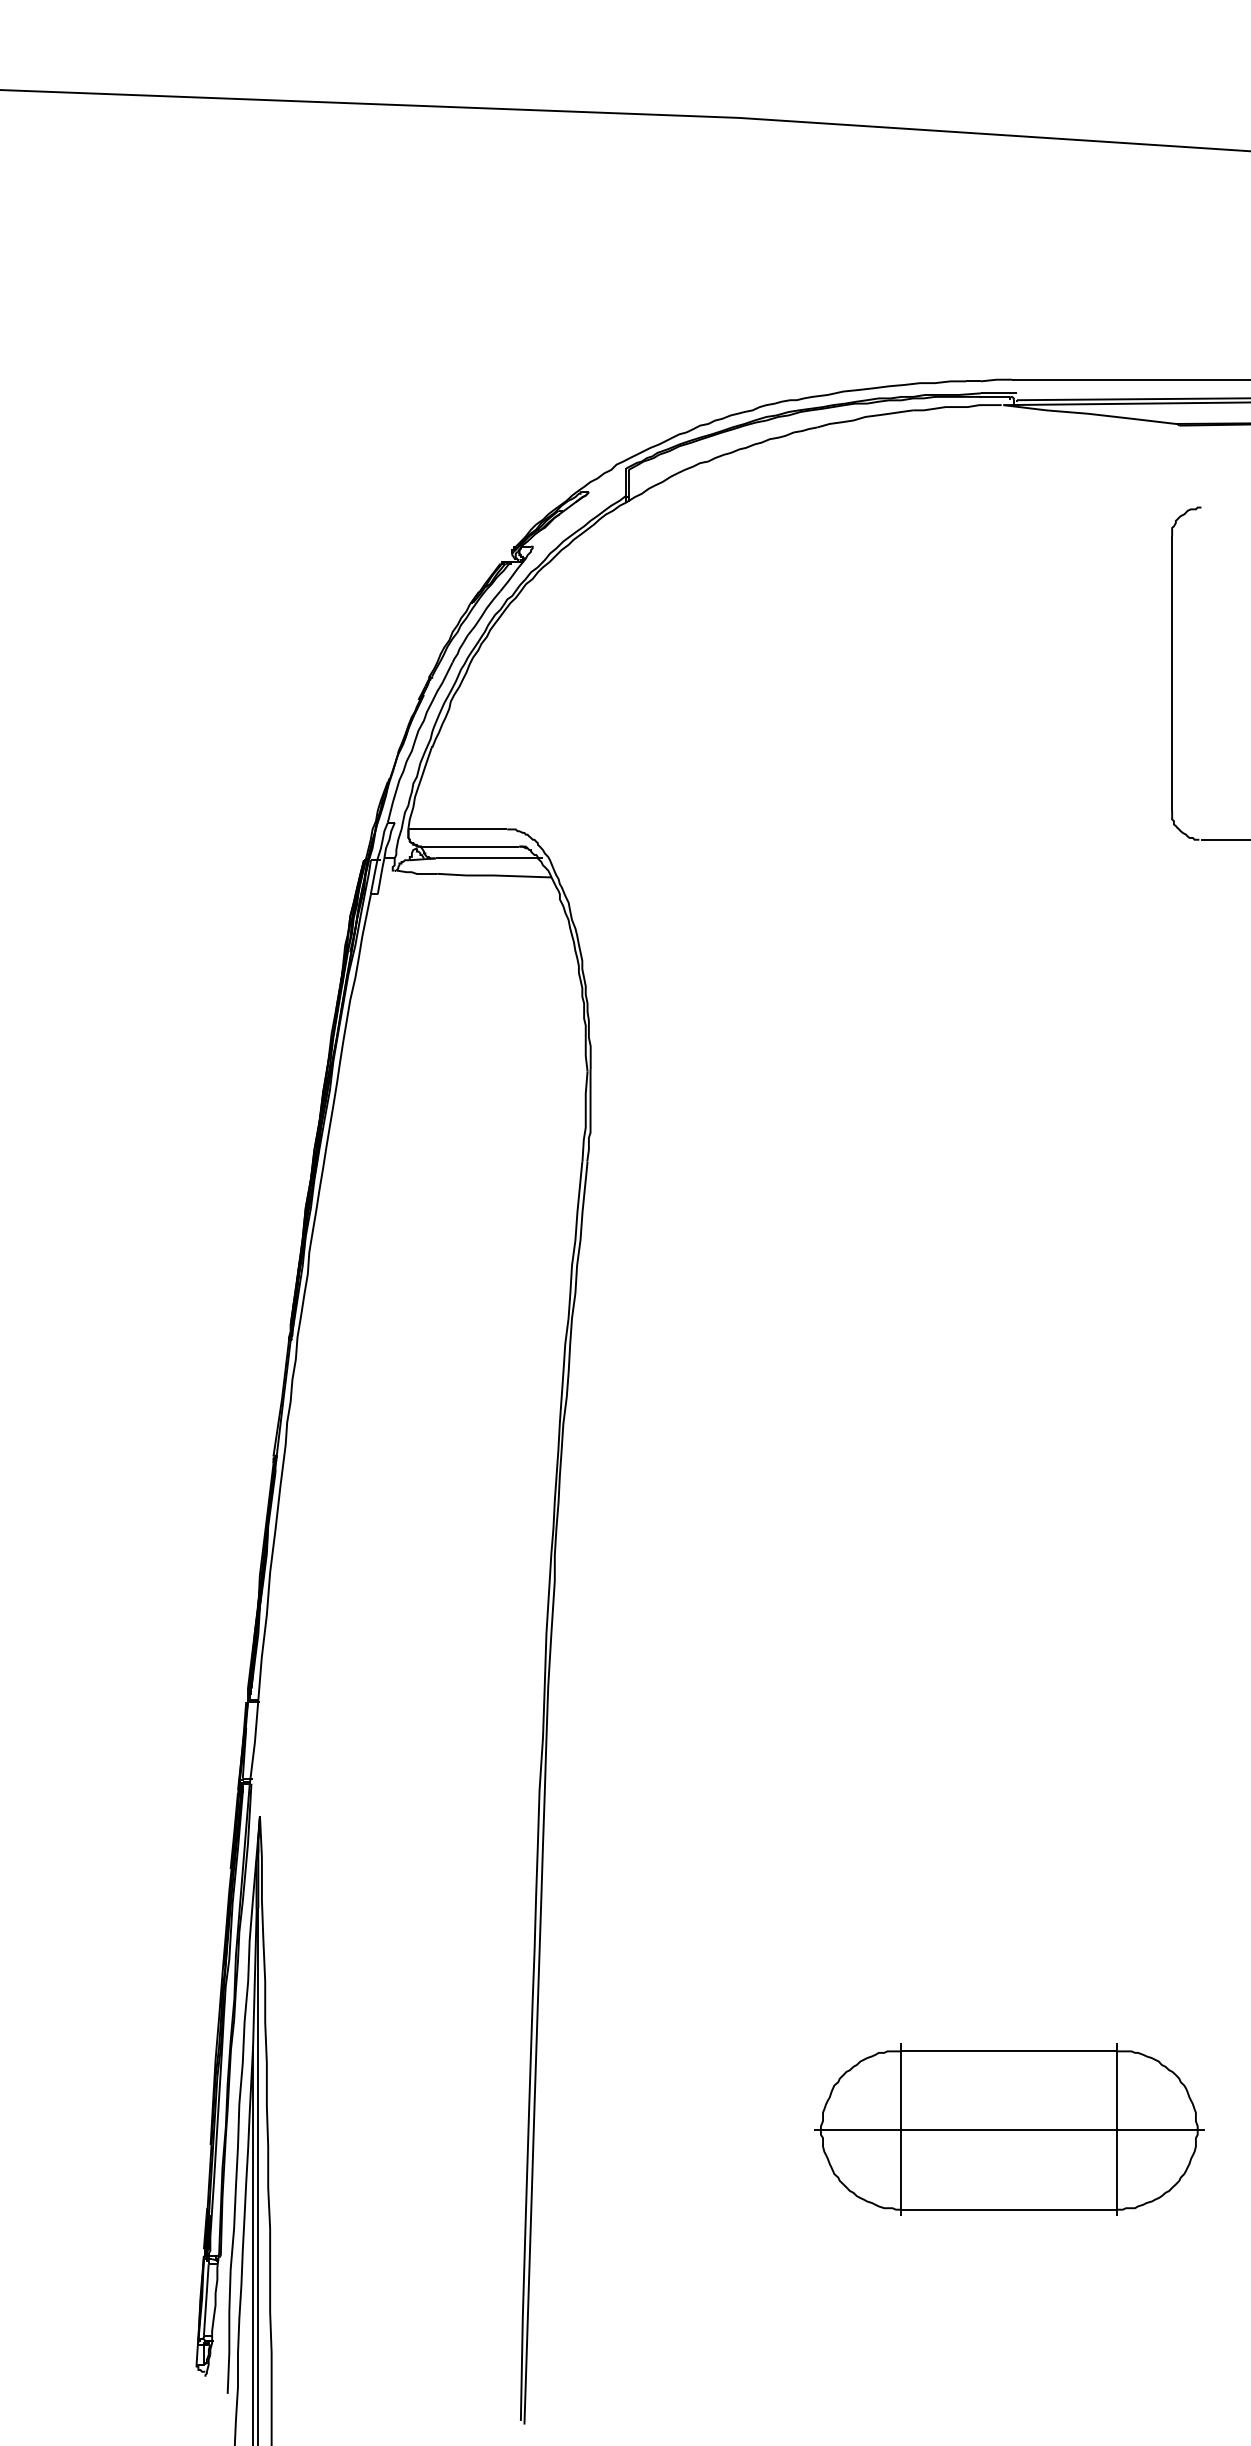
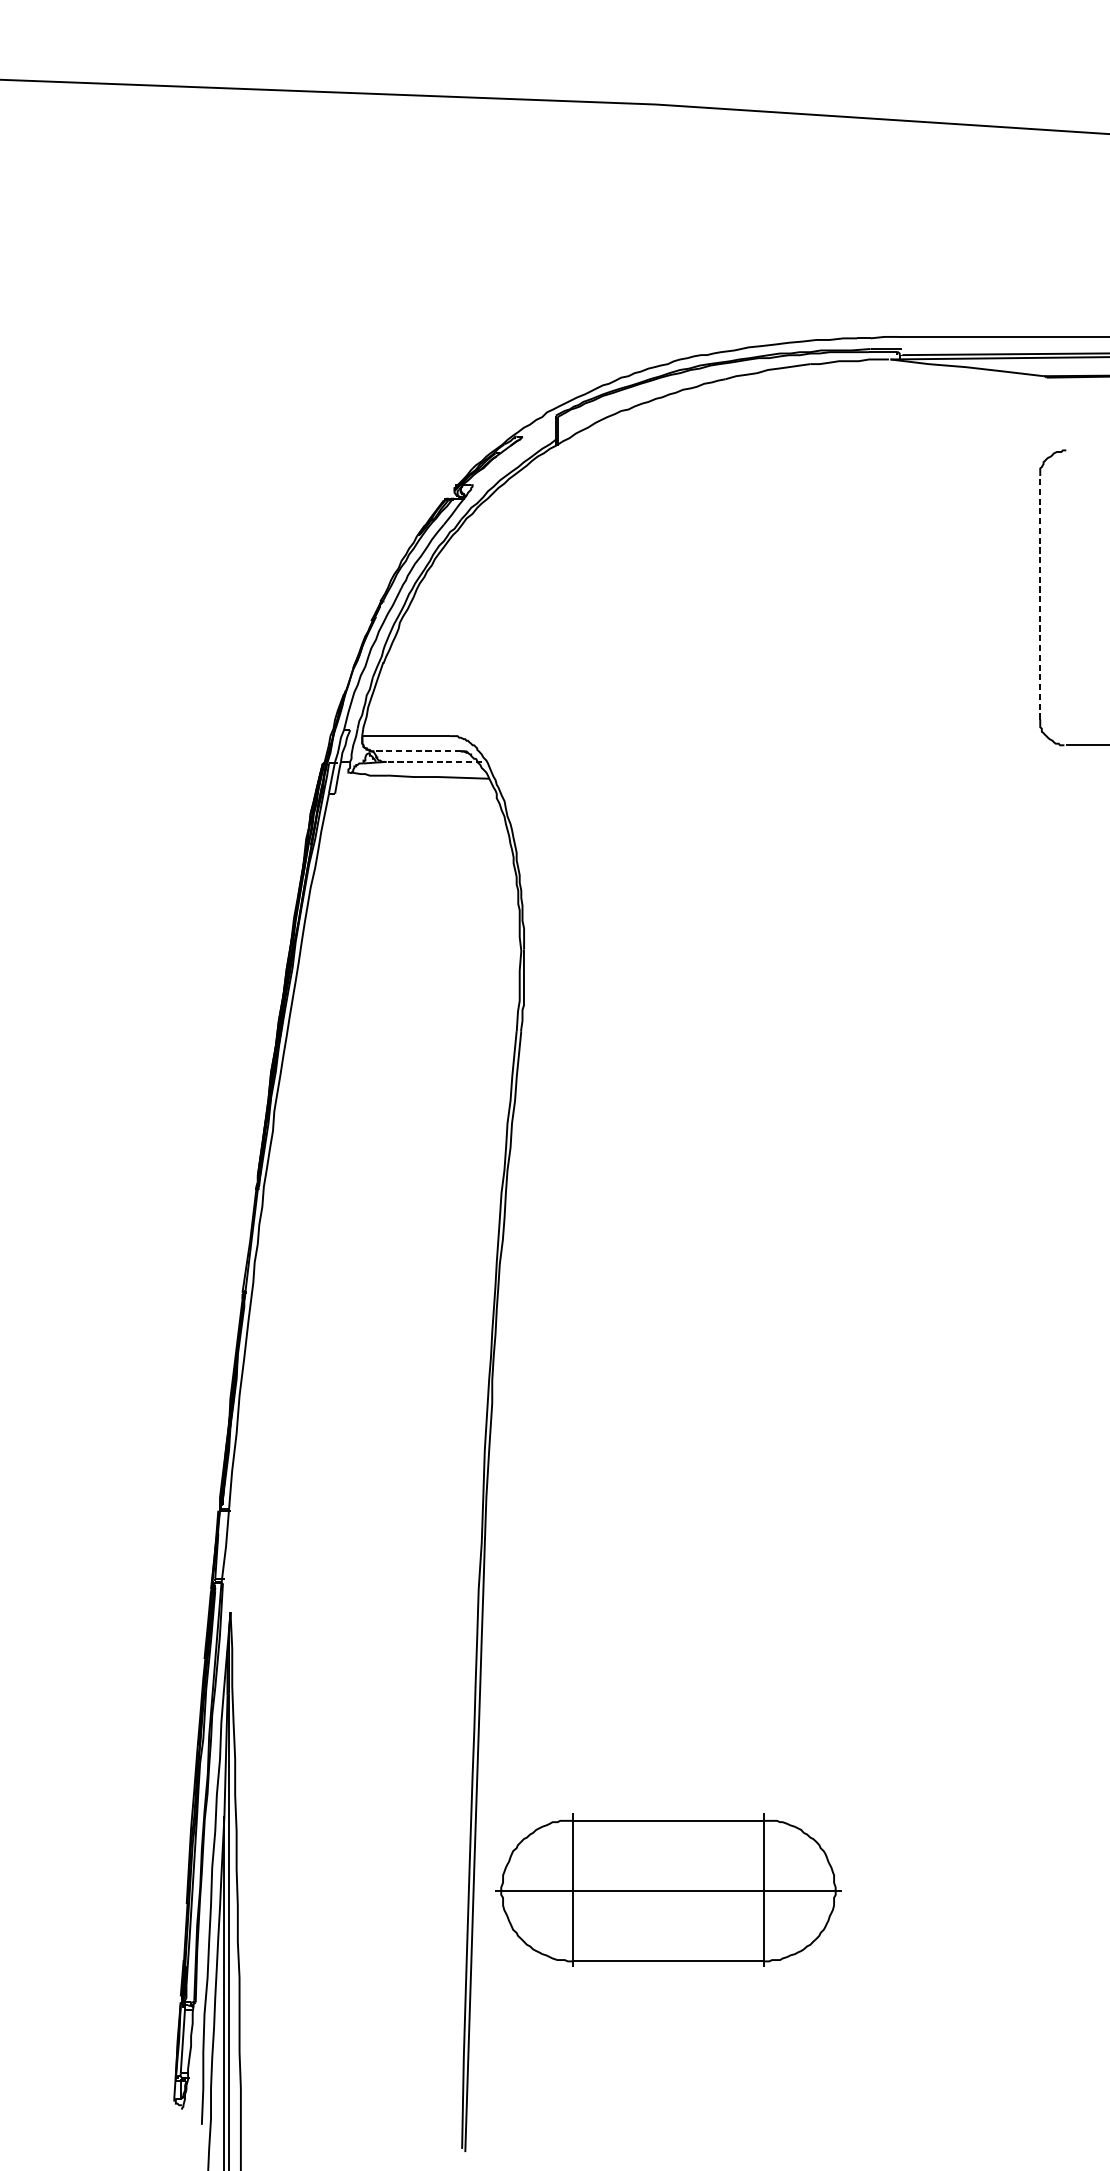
line: (1172, 673) -> (1040, 597), solid -> dashed
line: (470, 846) -> (417, 751), solid -> dashed
line: (488, 858) -> (433, 761), solid -> dashed
part: (1009, 2129) -> (668, 1890), moved

